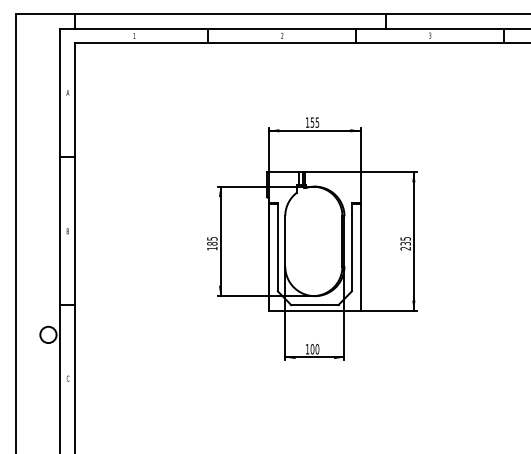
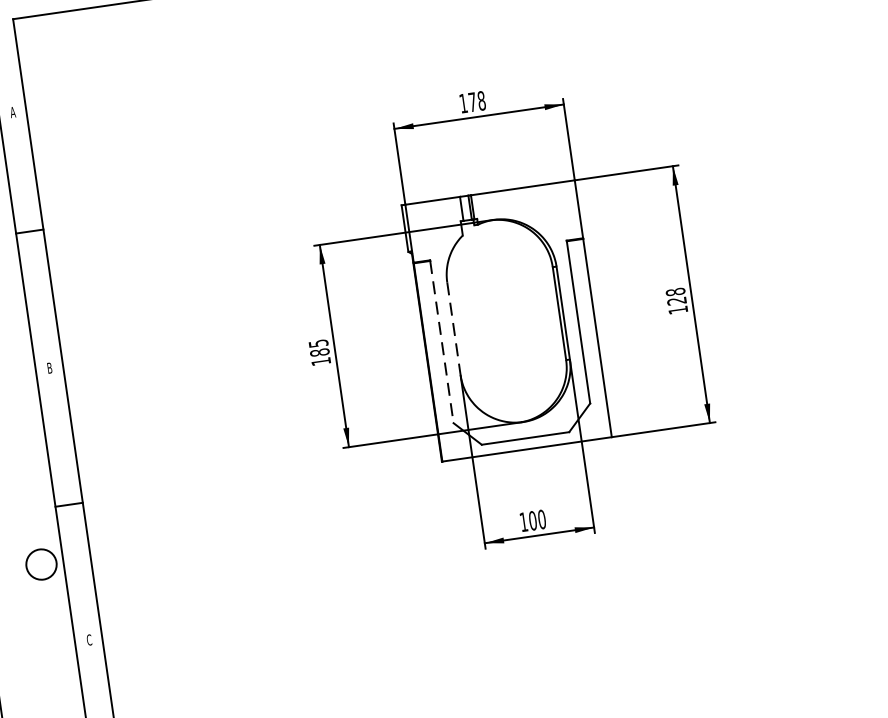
text: (314, 122) -> (476, 101), 155 -> 178
line: (285, 241) -> (454, 328), solid -> dashed
text: (405, 243) -> (676, 300), 235 -> 128
line: (277, 247) -> (441, 342), solid -> dashed

